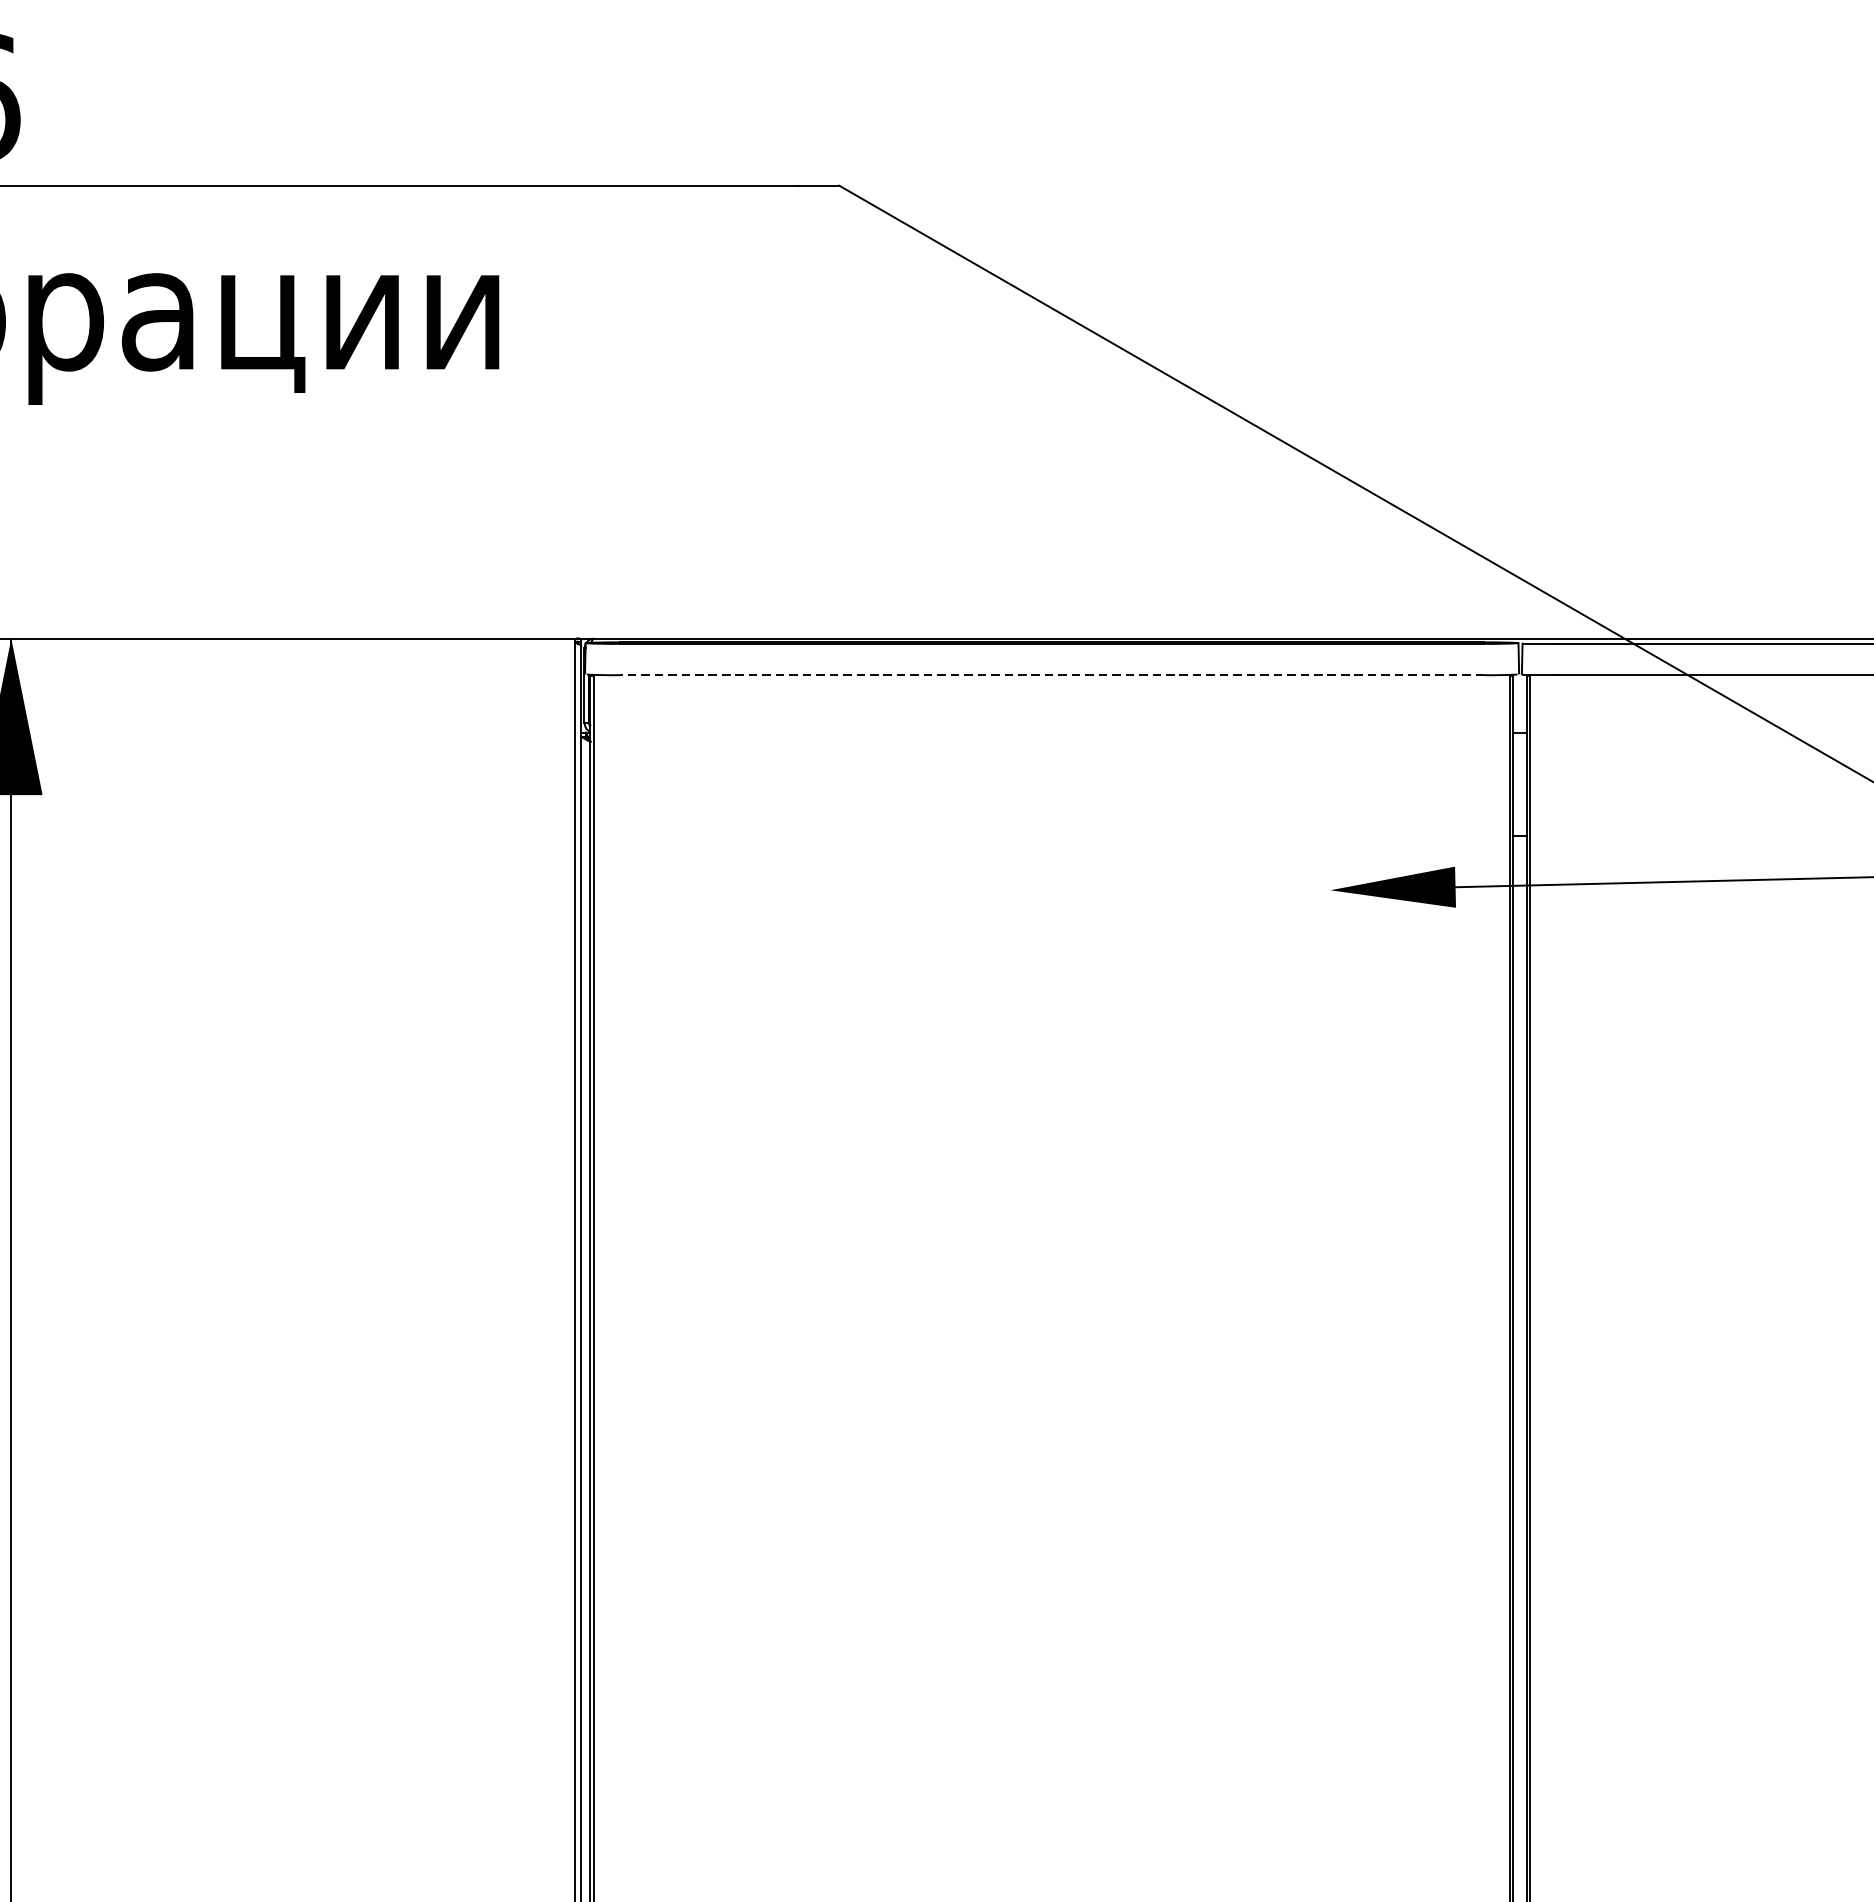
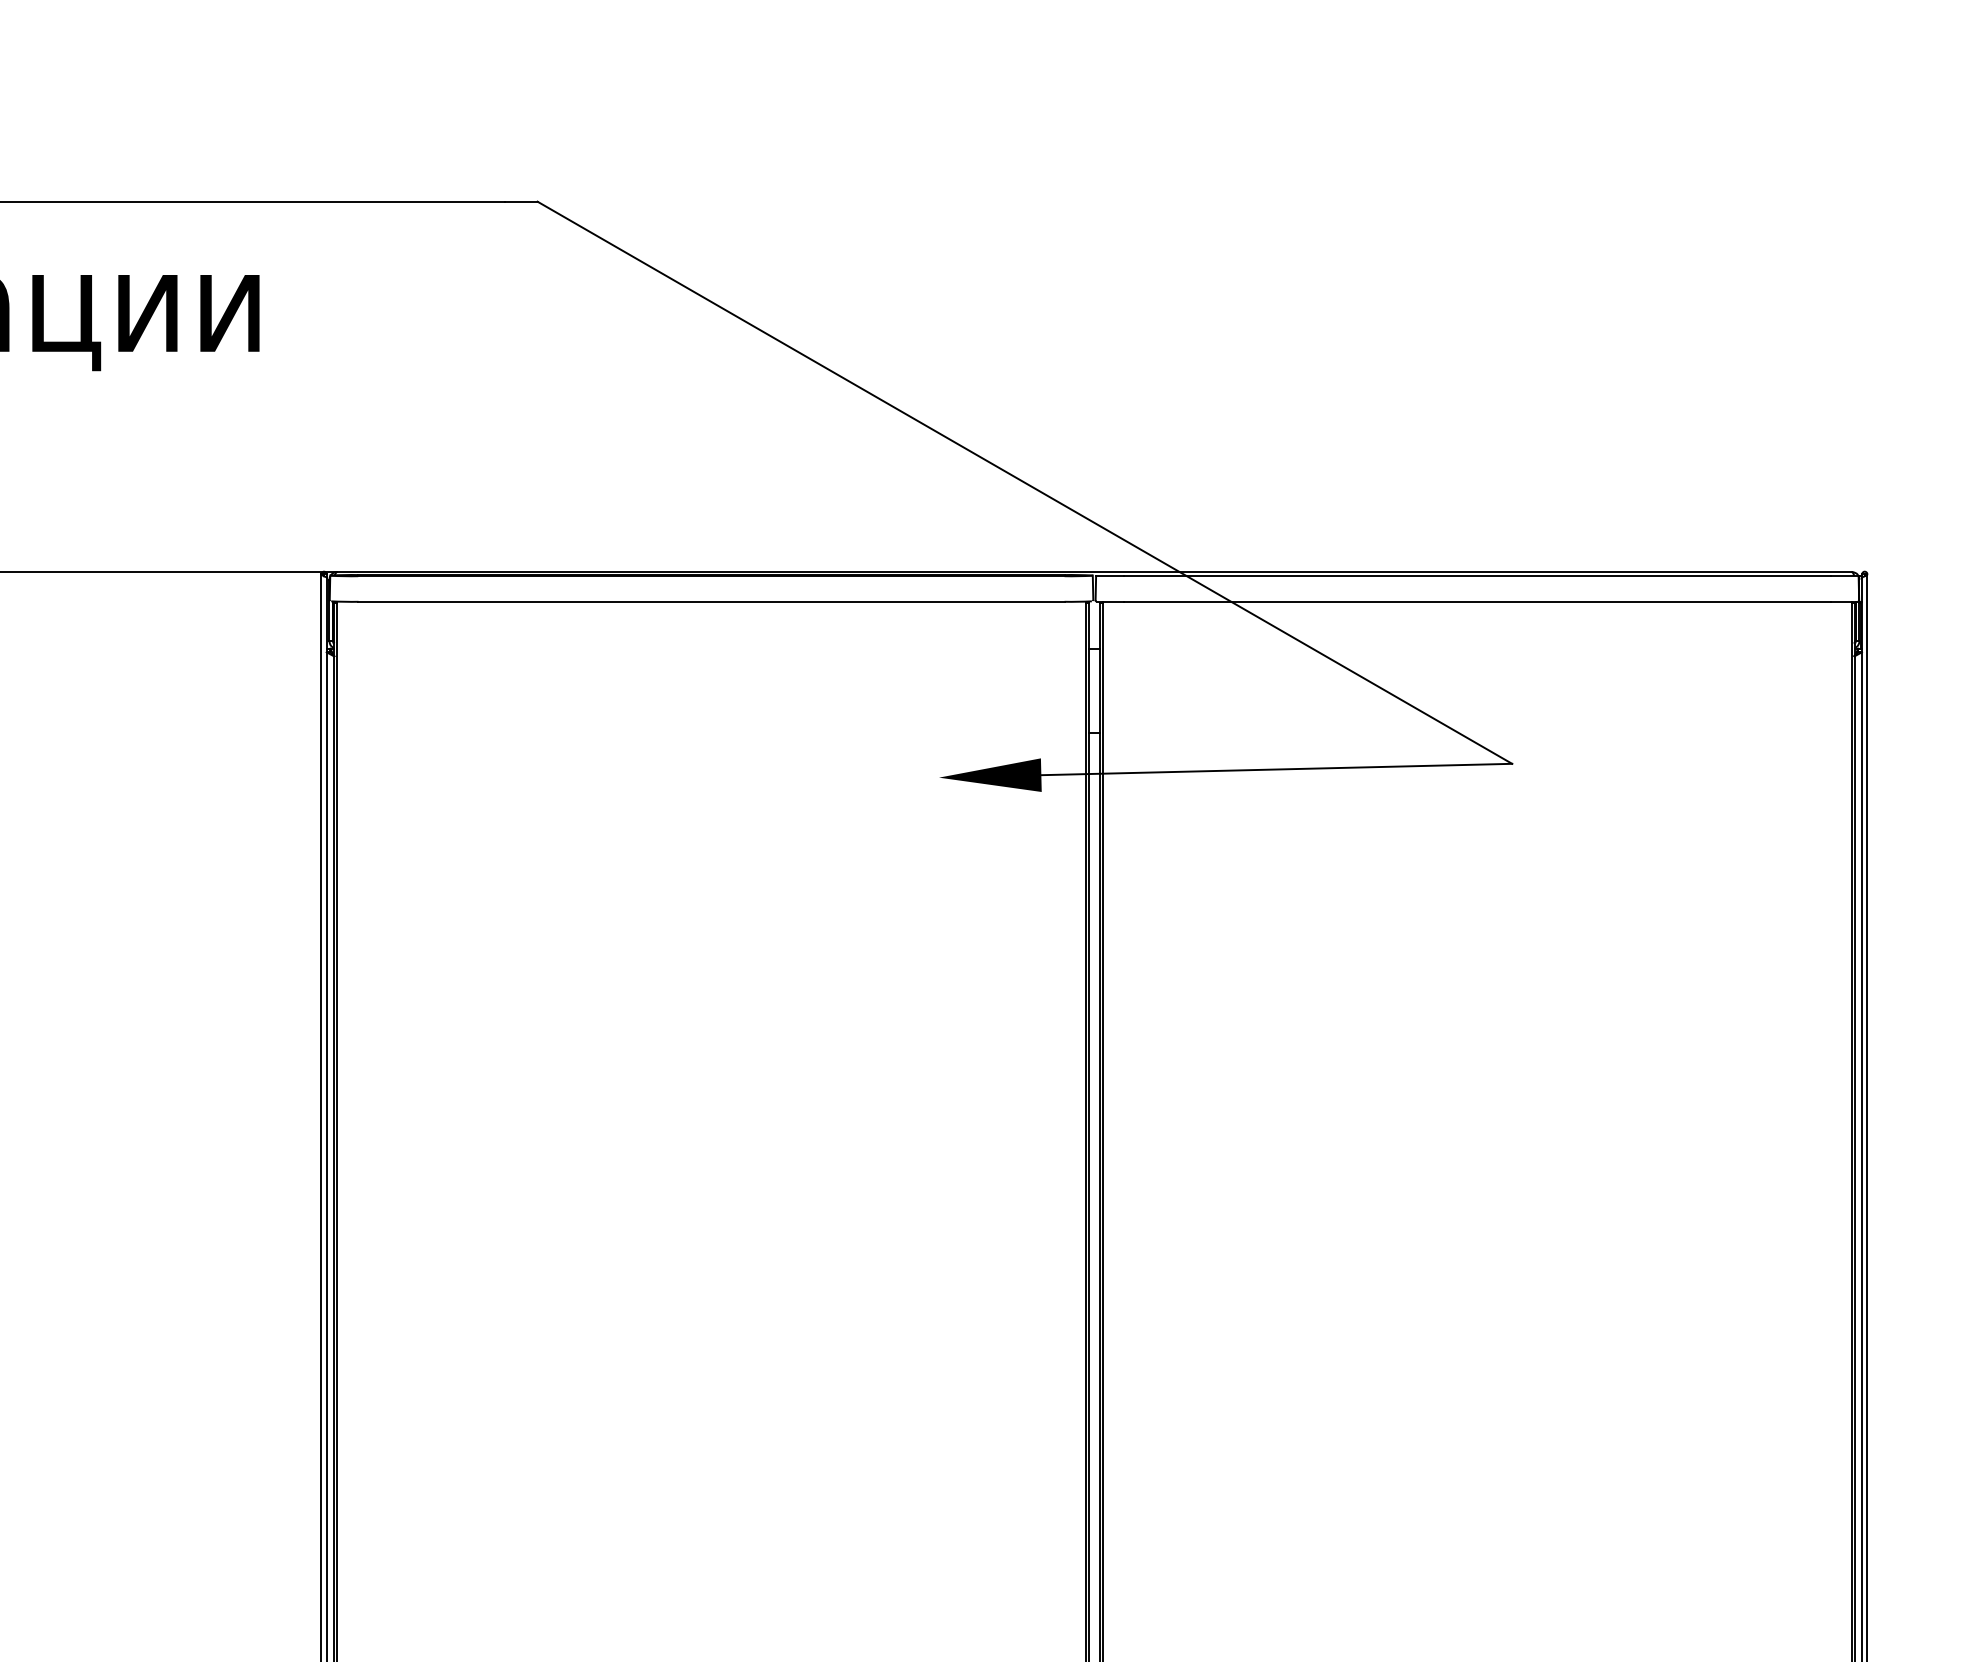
line: (1052, 674) -> (711, 601), dashed -> solid

